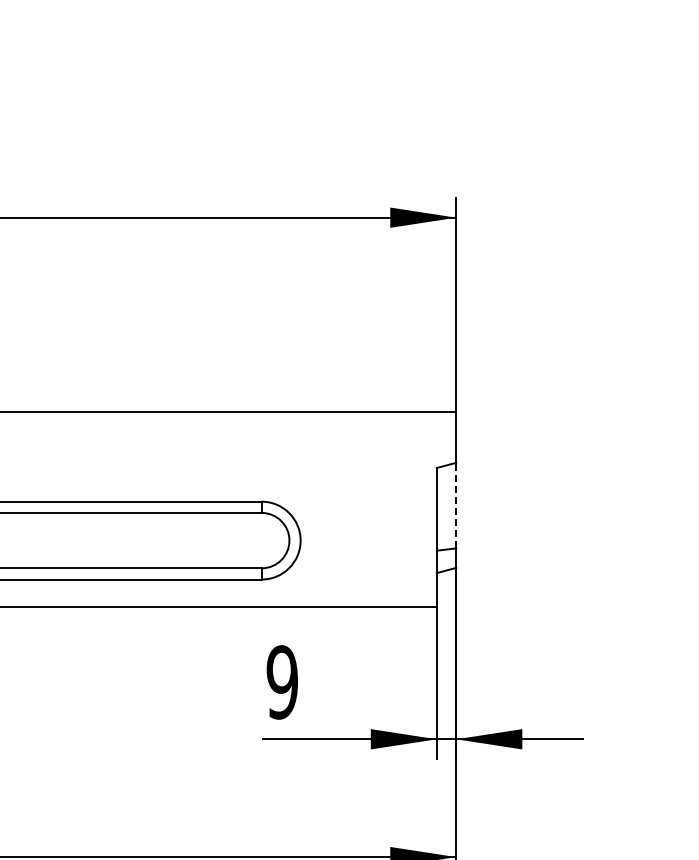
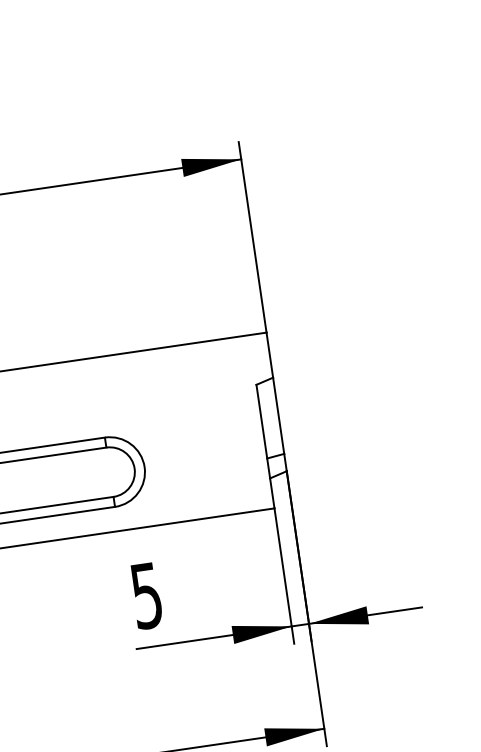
line: (456, 505) -> (278, 415), dashed -> solid
text: (281, 682) -> (145, 596), 9 -> 5

